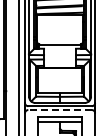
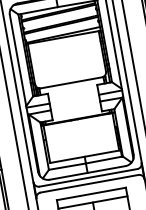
line: (60, 110) -> (90, 184), dashed -> solid

